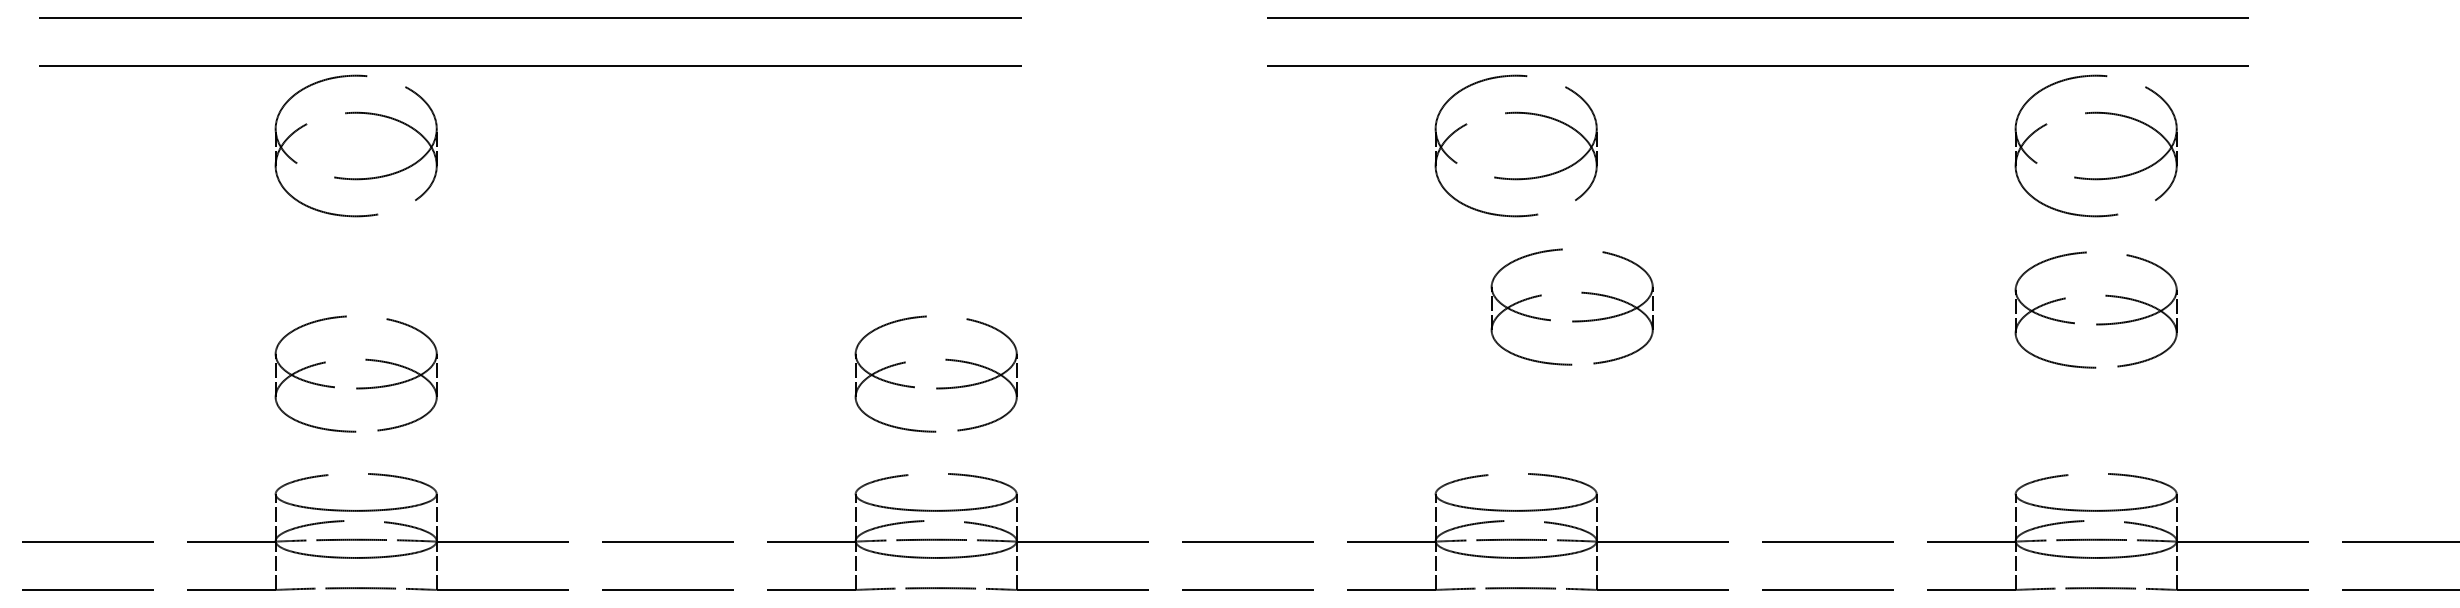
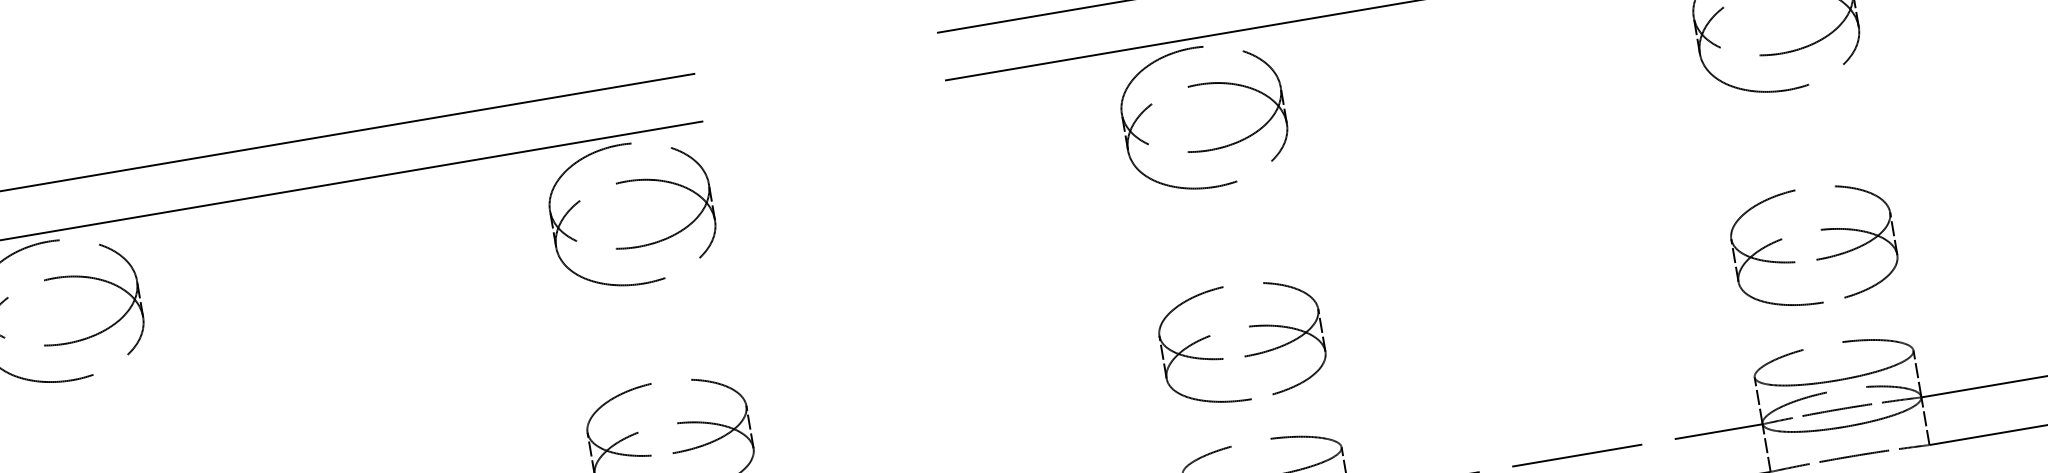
part: (935, 113) -> (626, 182), added
part: (1572, 320) -> (1244, 355), moved
part: (2096, 323) -> (1816, 258), moved

